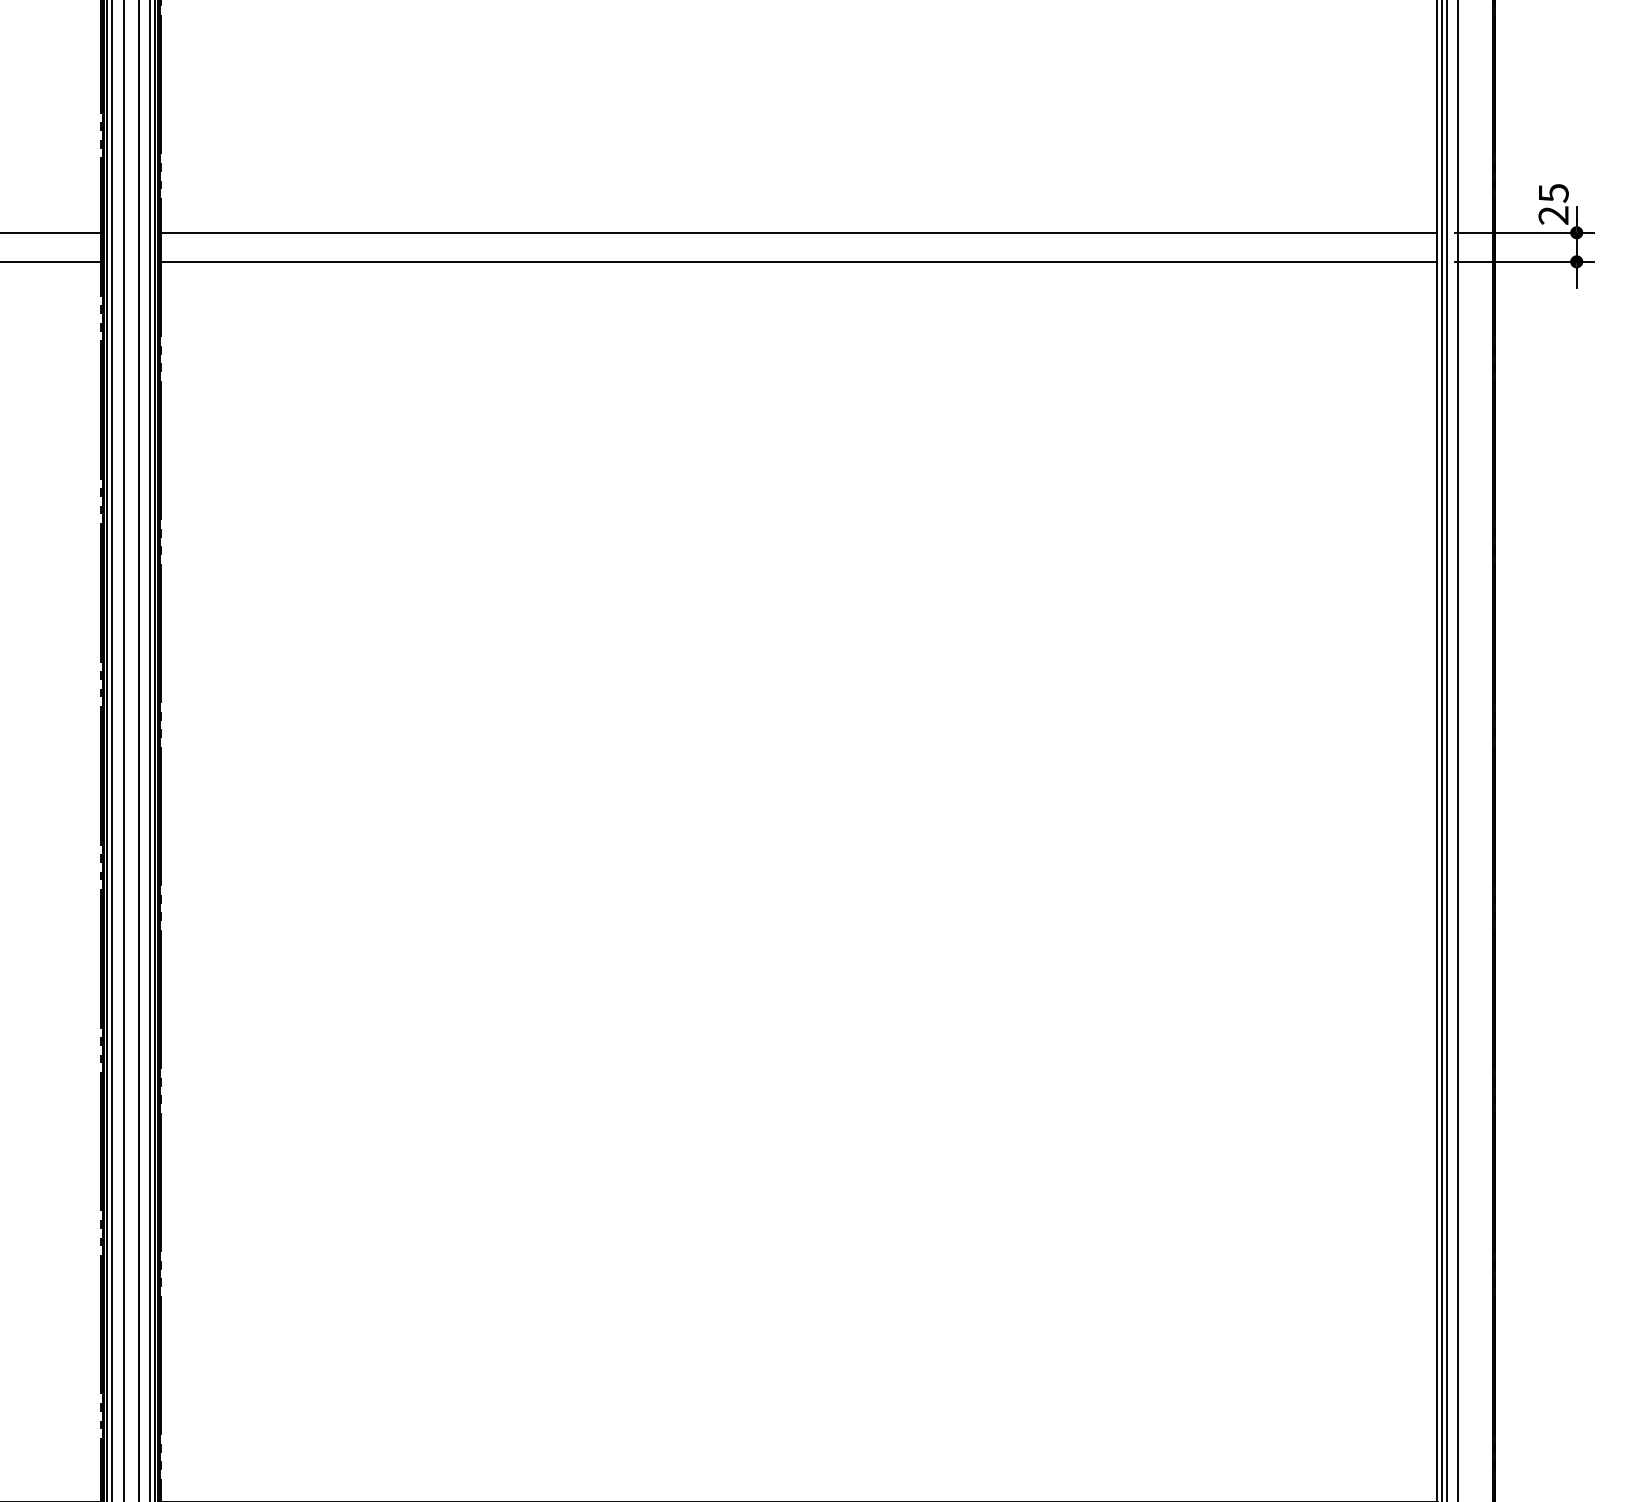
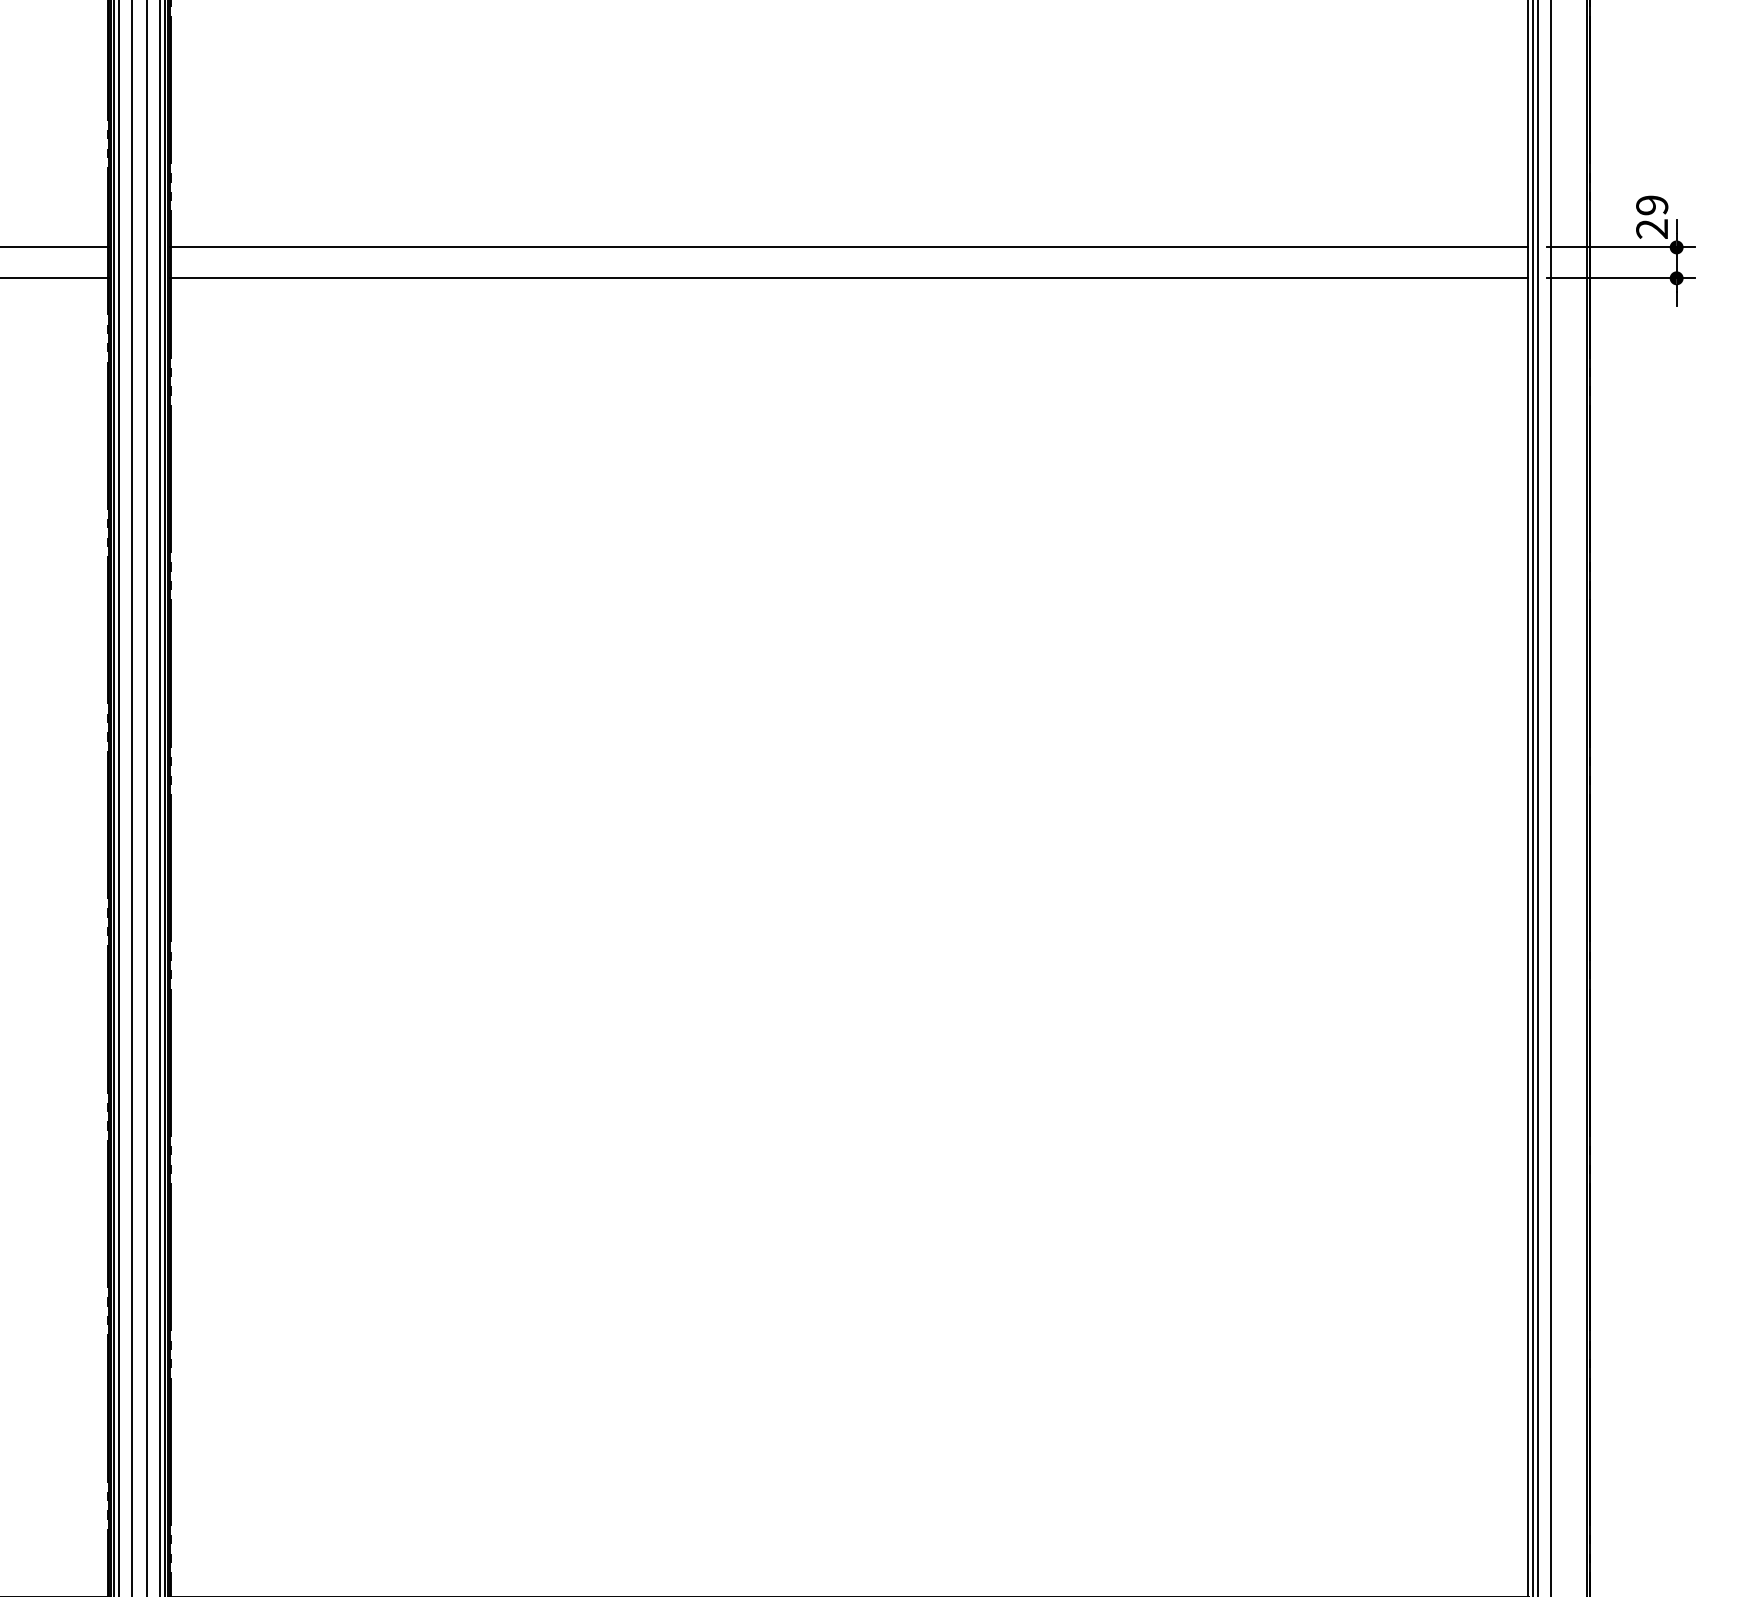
text: (1553, 193) -> (1652, 205), 25 -> 29

